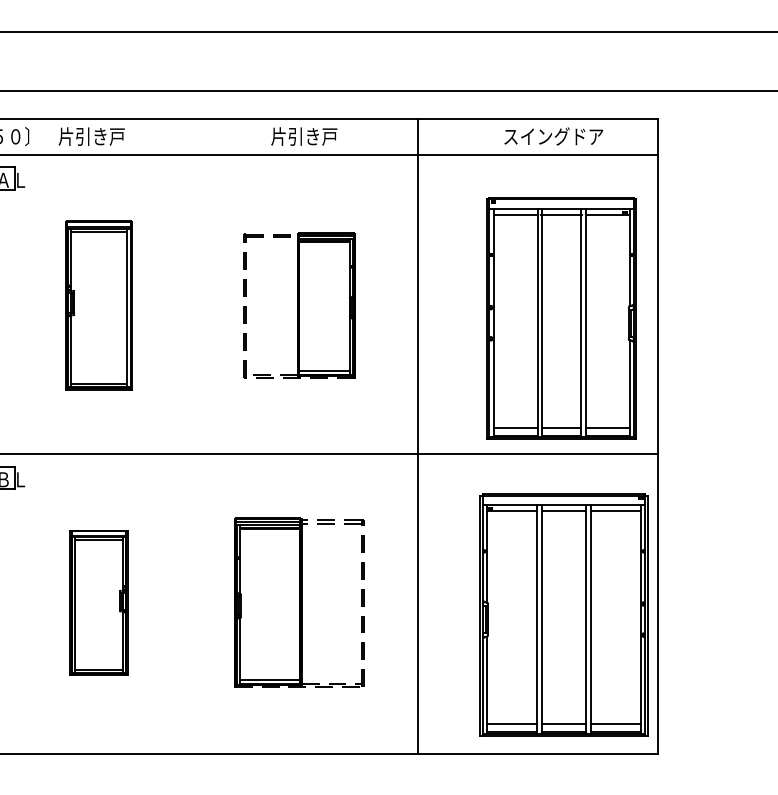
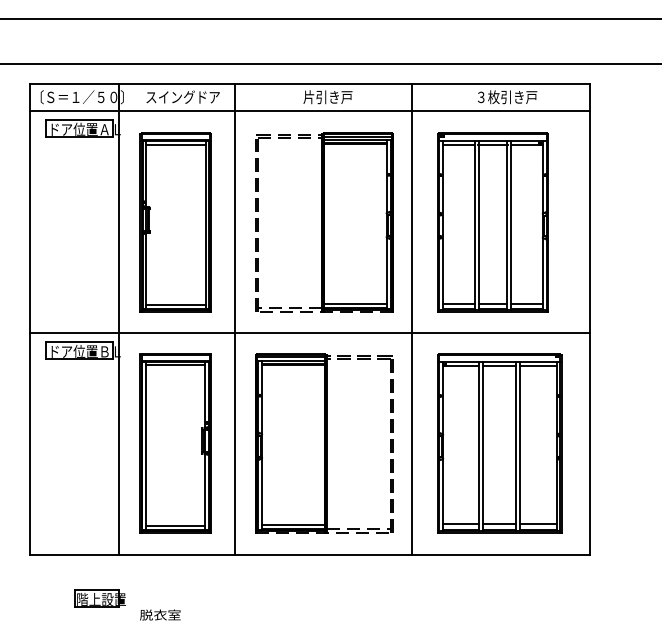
text: (108, 136) -> (182, 97), 片引き戸 -> スイングドア
text: (552, 136) -> (512, 97), スイングドア -> ３枚引き戸
part: (98, 305) -> (175, 222), size x1.43
part: (299, 305) -> (324, 222), size x1.67
part: (561, 318) -> (492, 222), moved
line: (23, 436) -> (119, 319), added
line: (178, 436) -> (234, 319), added
part: (98, 603) -> (175, 443), size x1.67
part: (299, 603) -> (324, 443), size x1.43
part: (563, 615) -> (499, 443), moved

